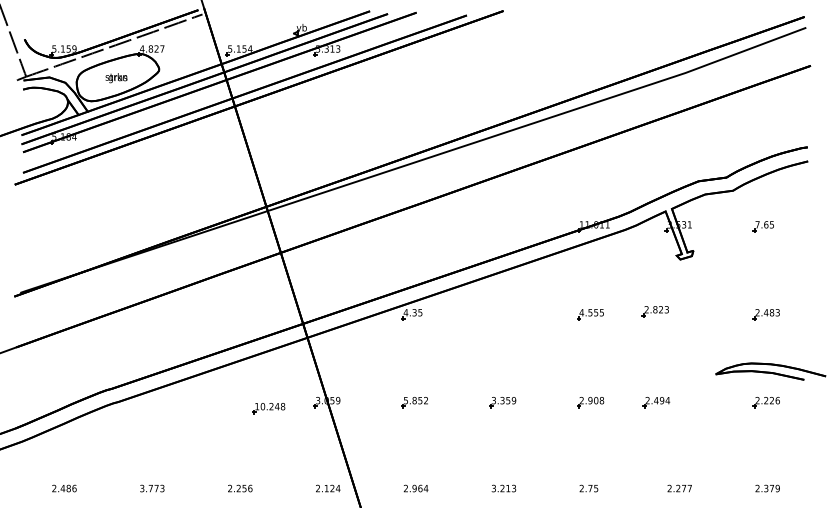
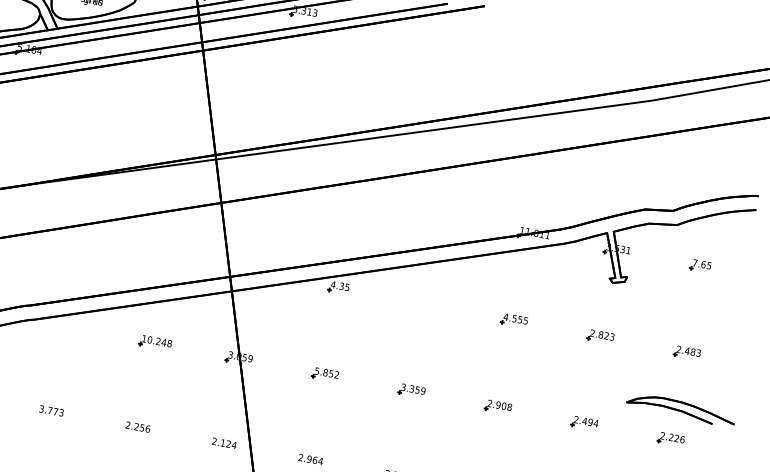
part: (654, 311) -> (599, 336), moved
part: (656, 402) -> (584, 423), moved
part: (268, 408) -> (155, 342), moved

